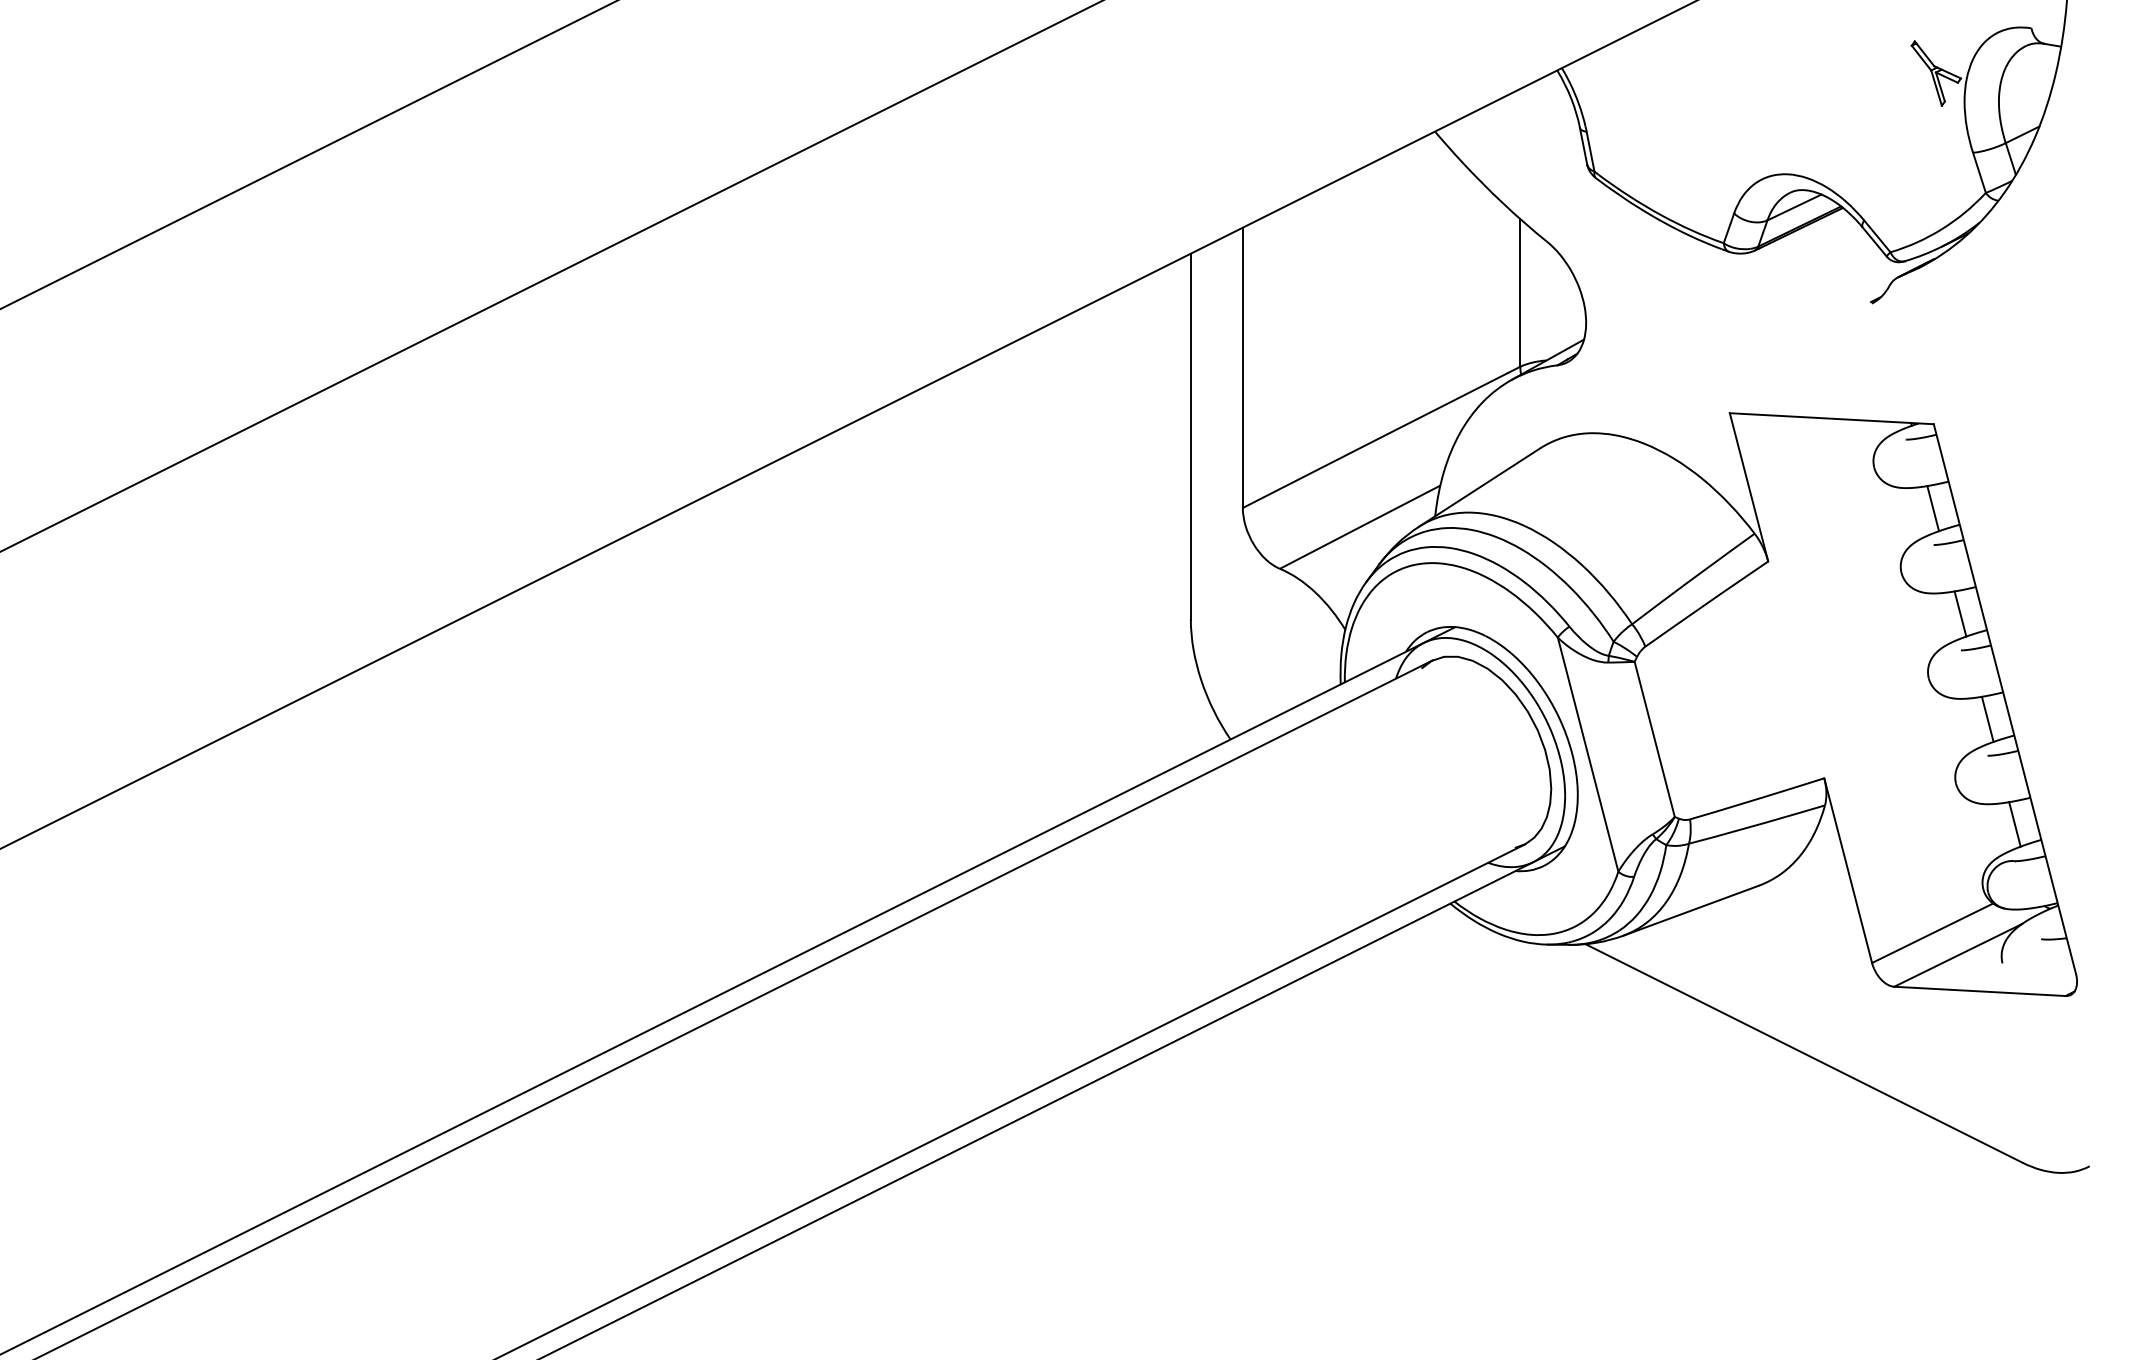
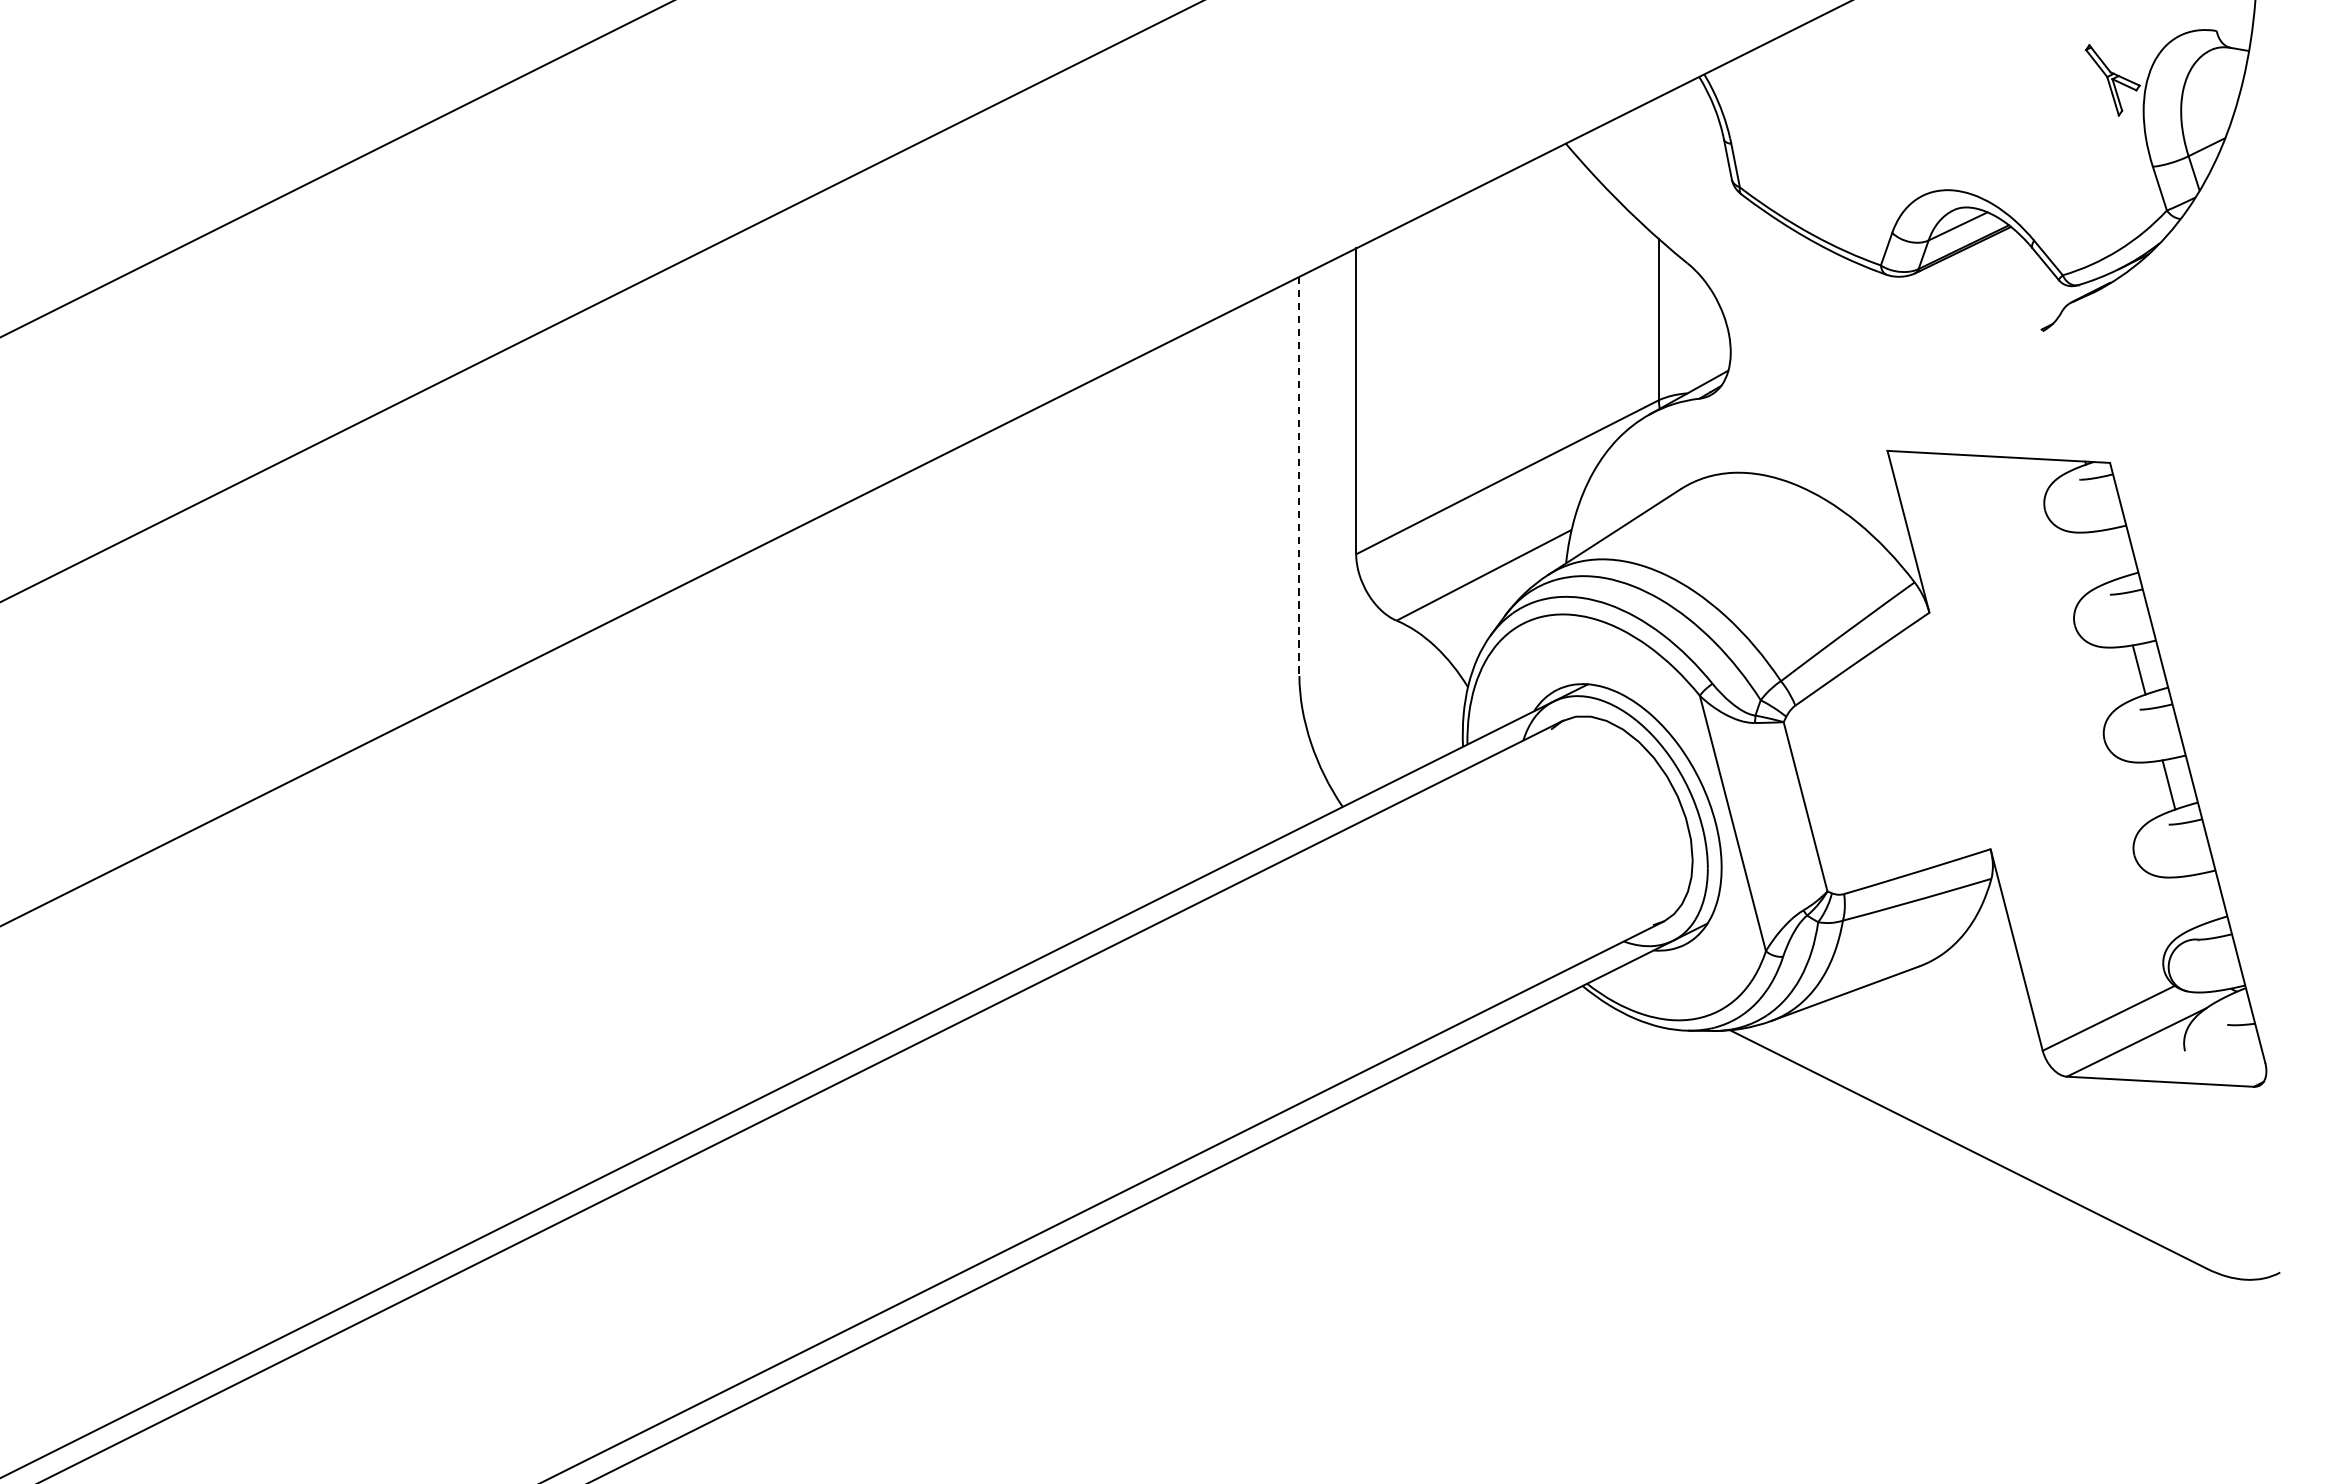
line: (1190, 436) -> (1299, 476), solid -> dashed
line: (1933, 508) -> (2109, 554), removed
line: (2014, 824) -> (2198, 899), removed

